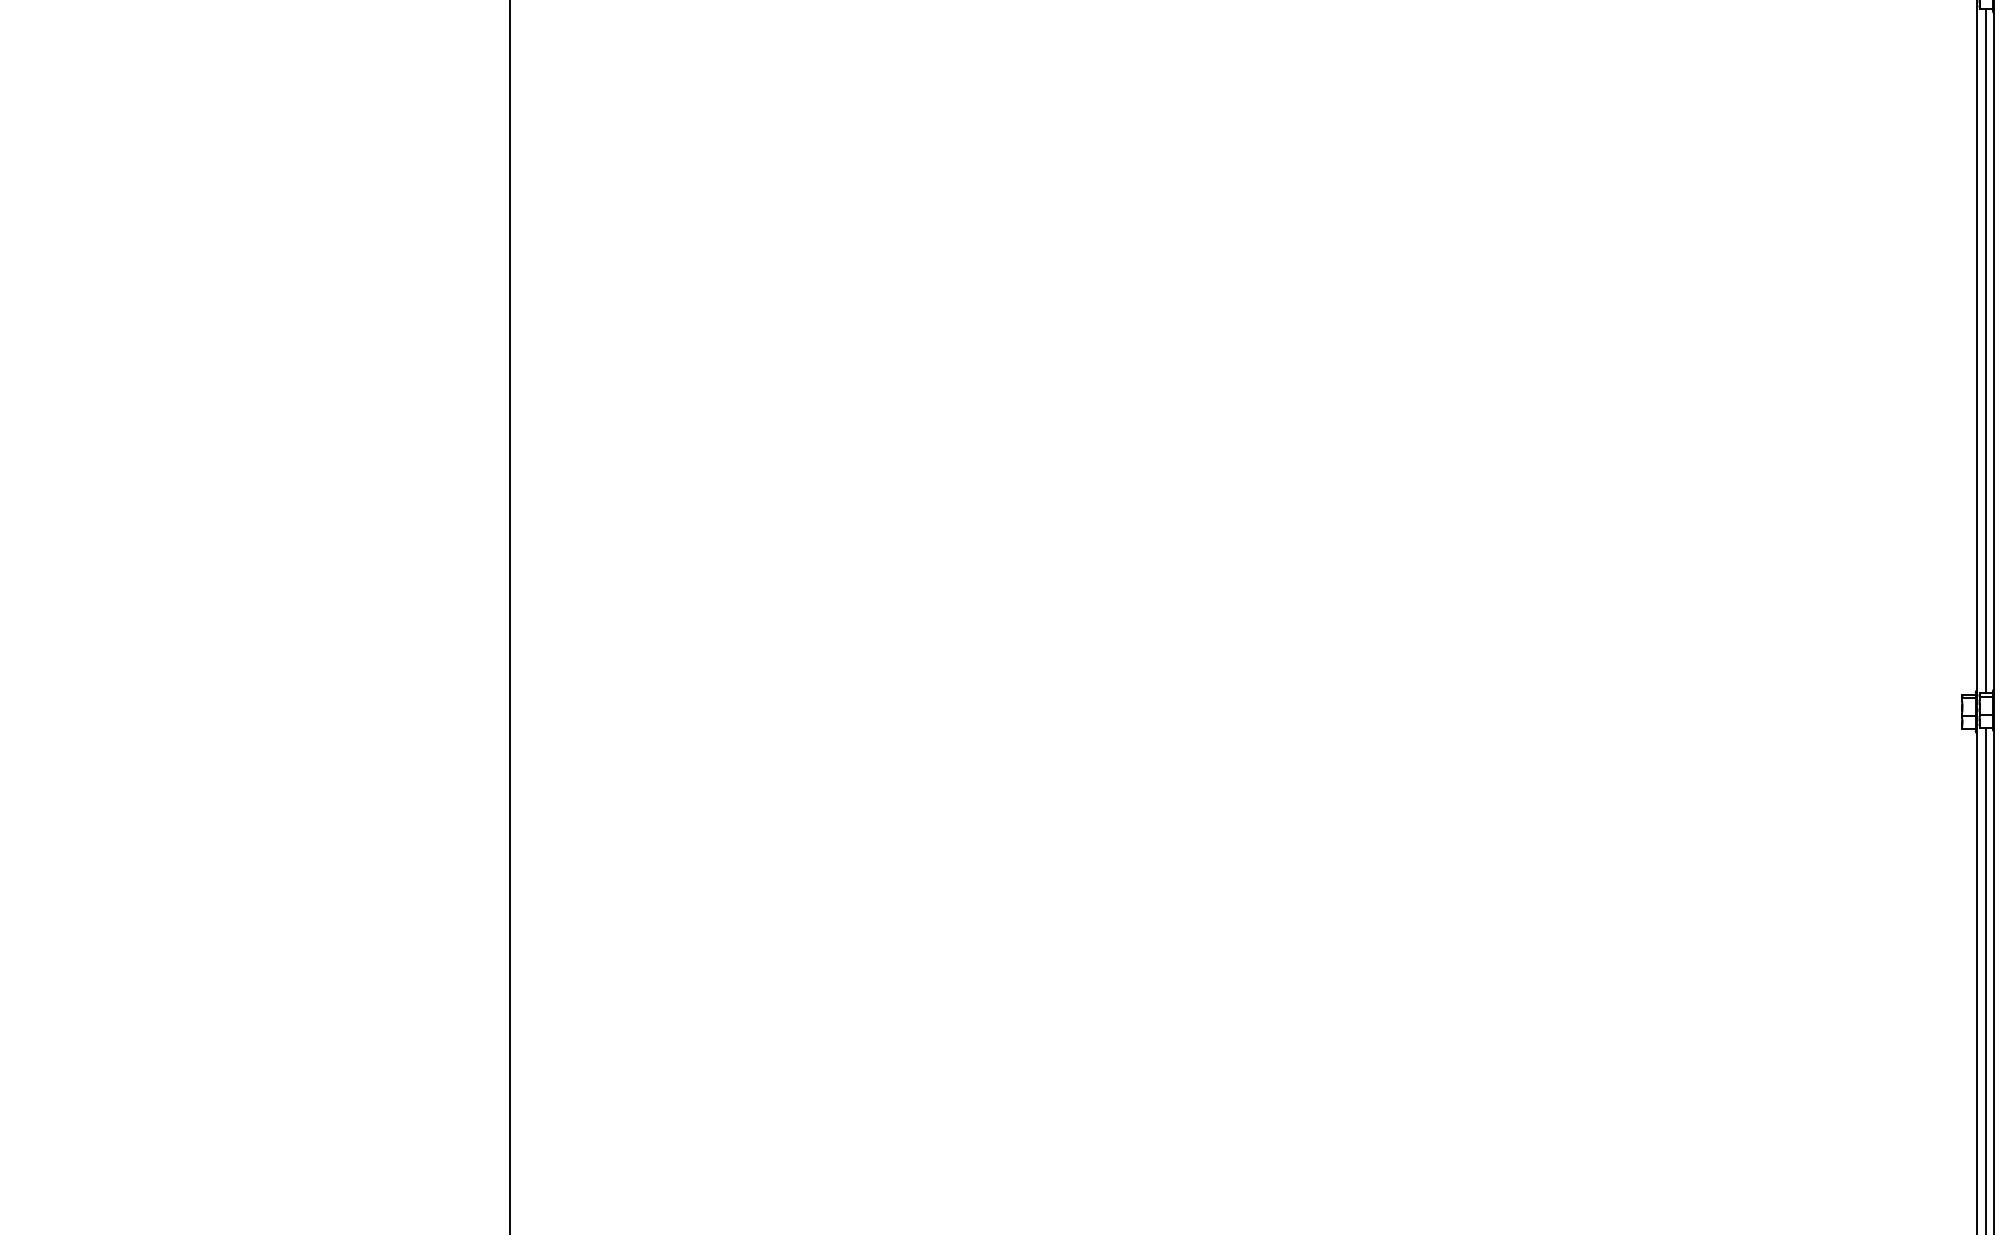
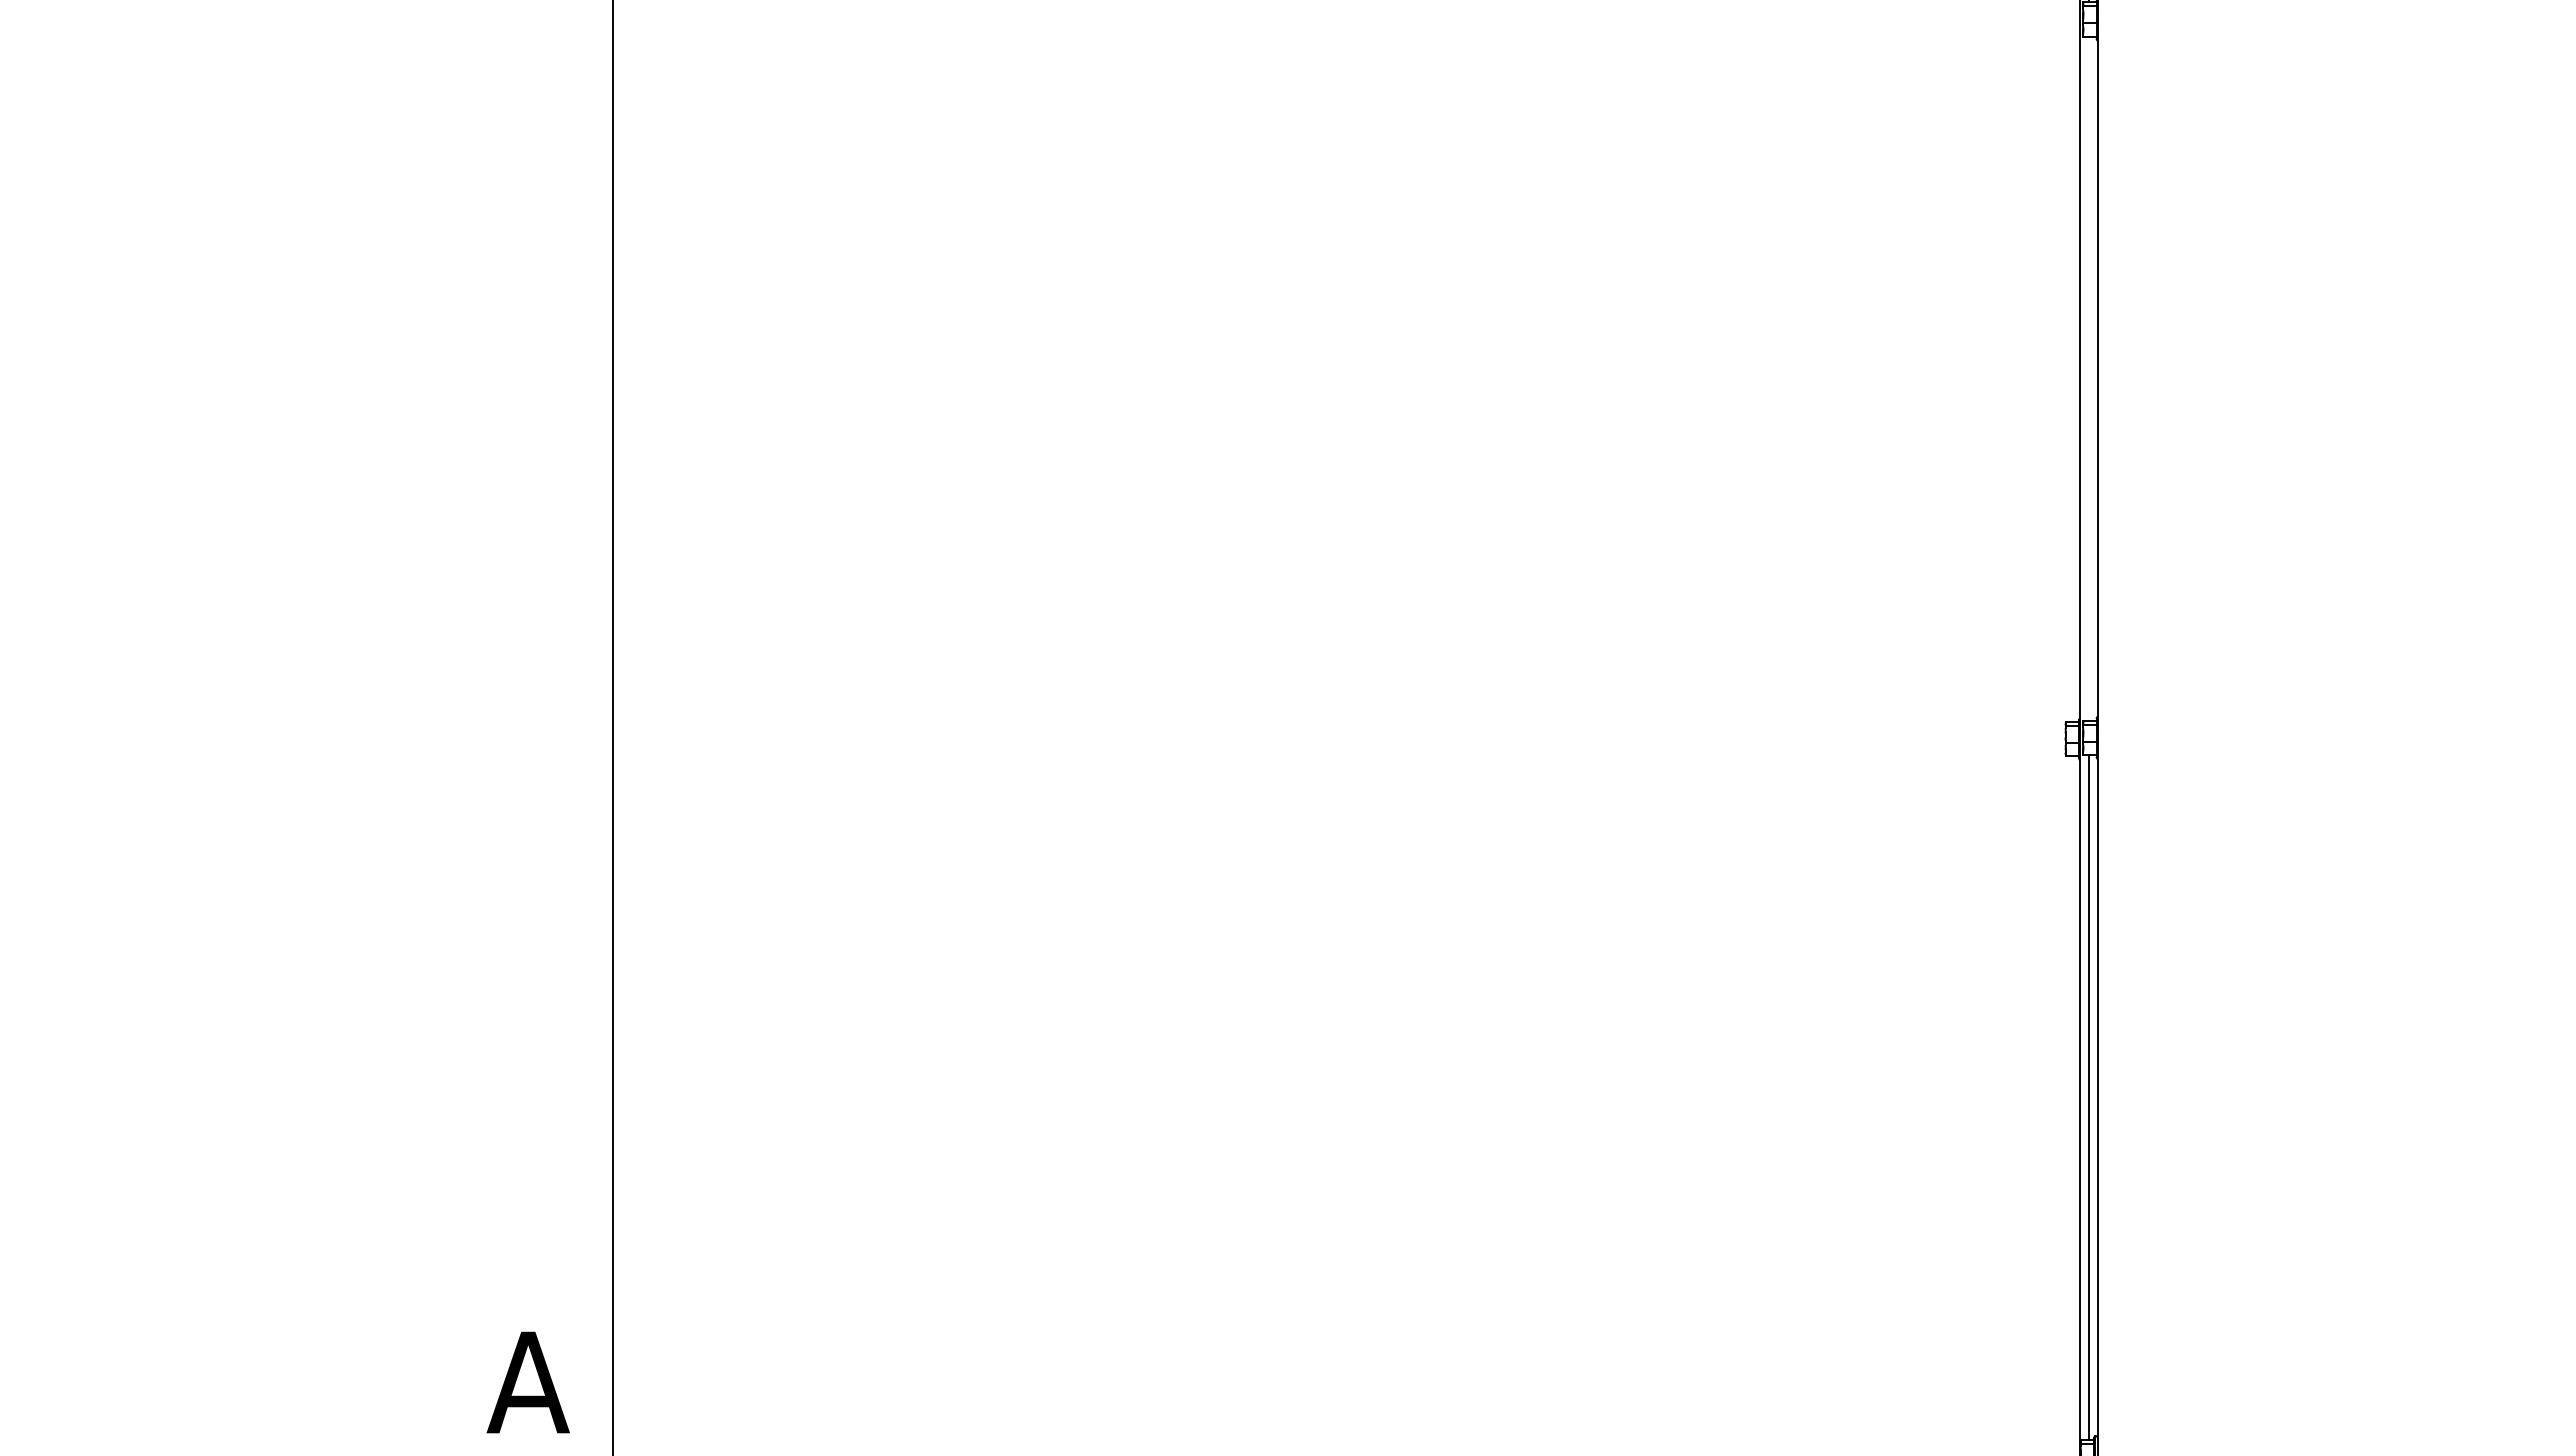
line: (1985, 351) -> (2089, 378), removed

